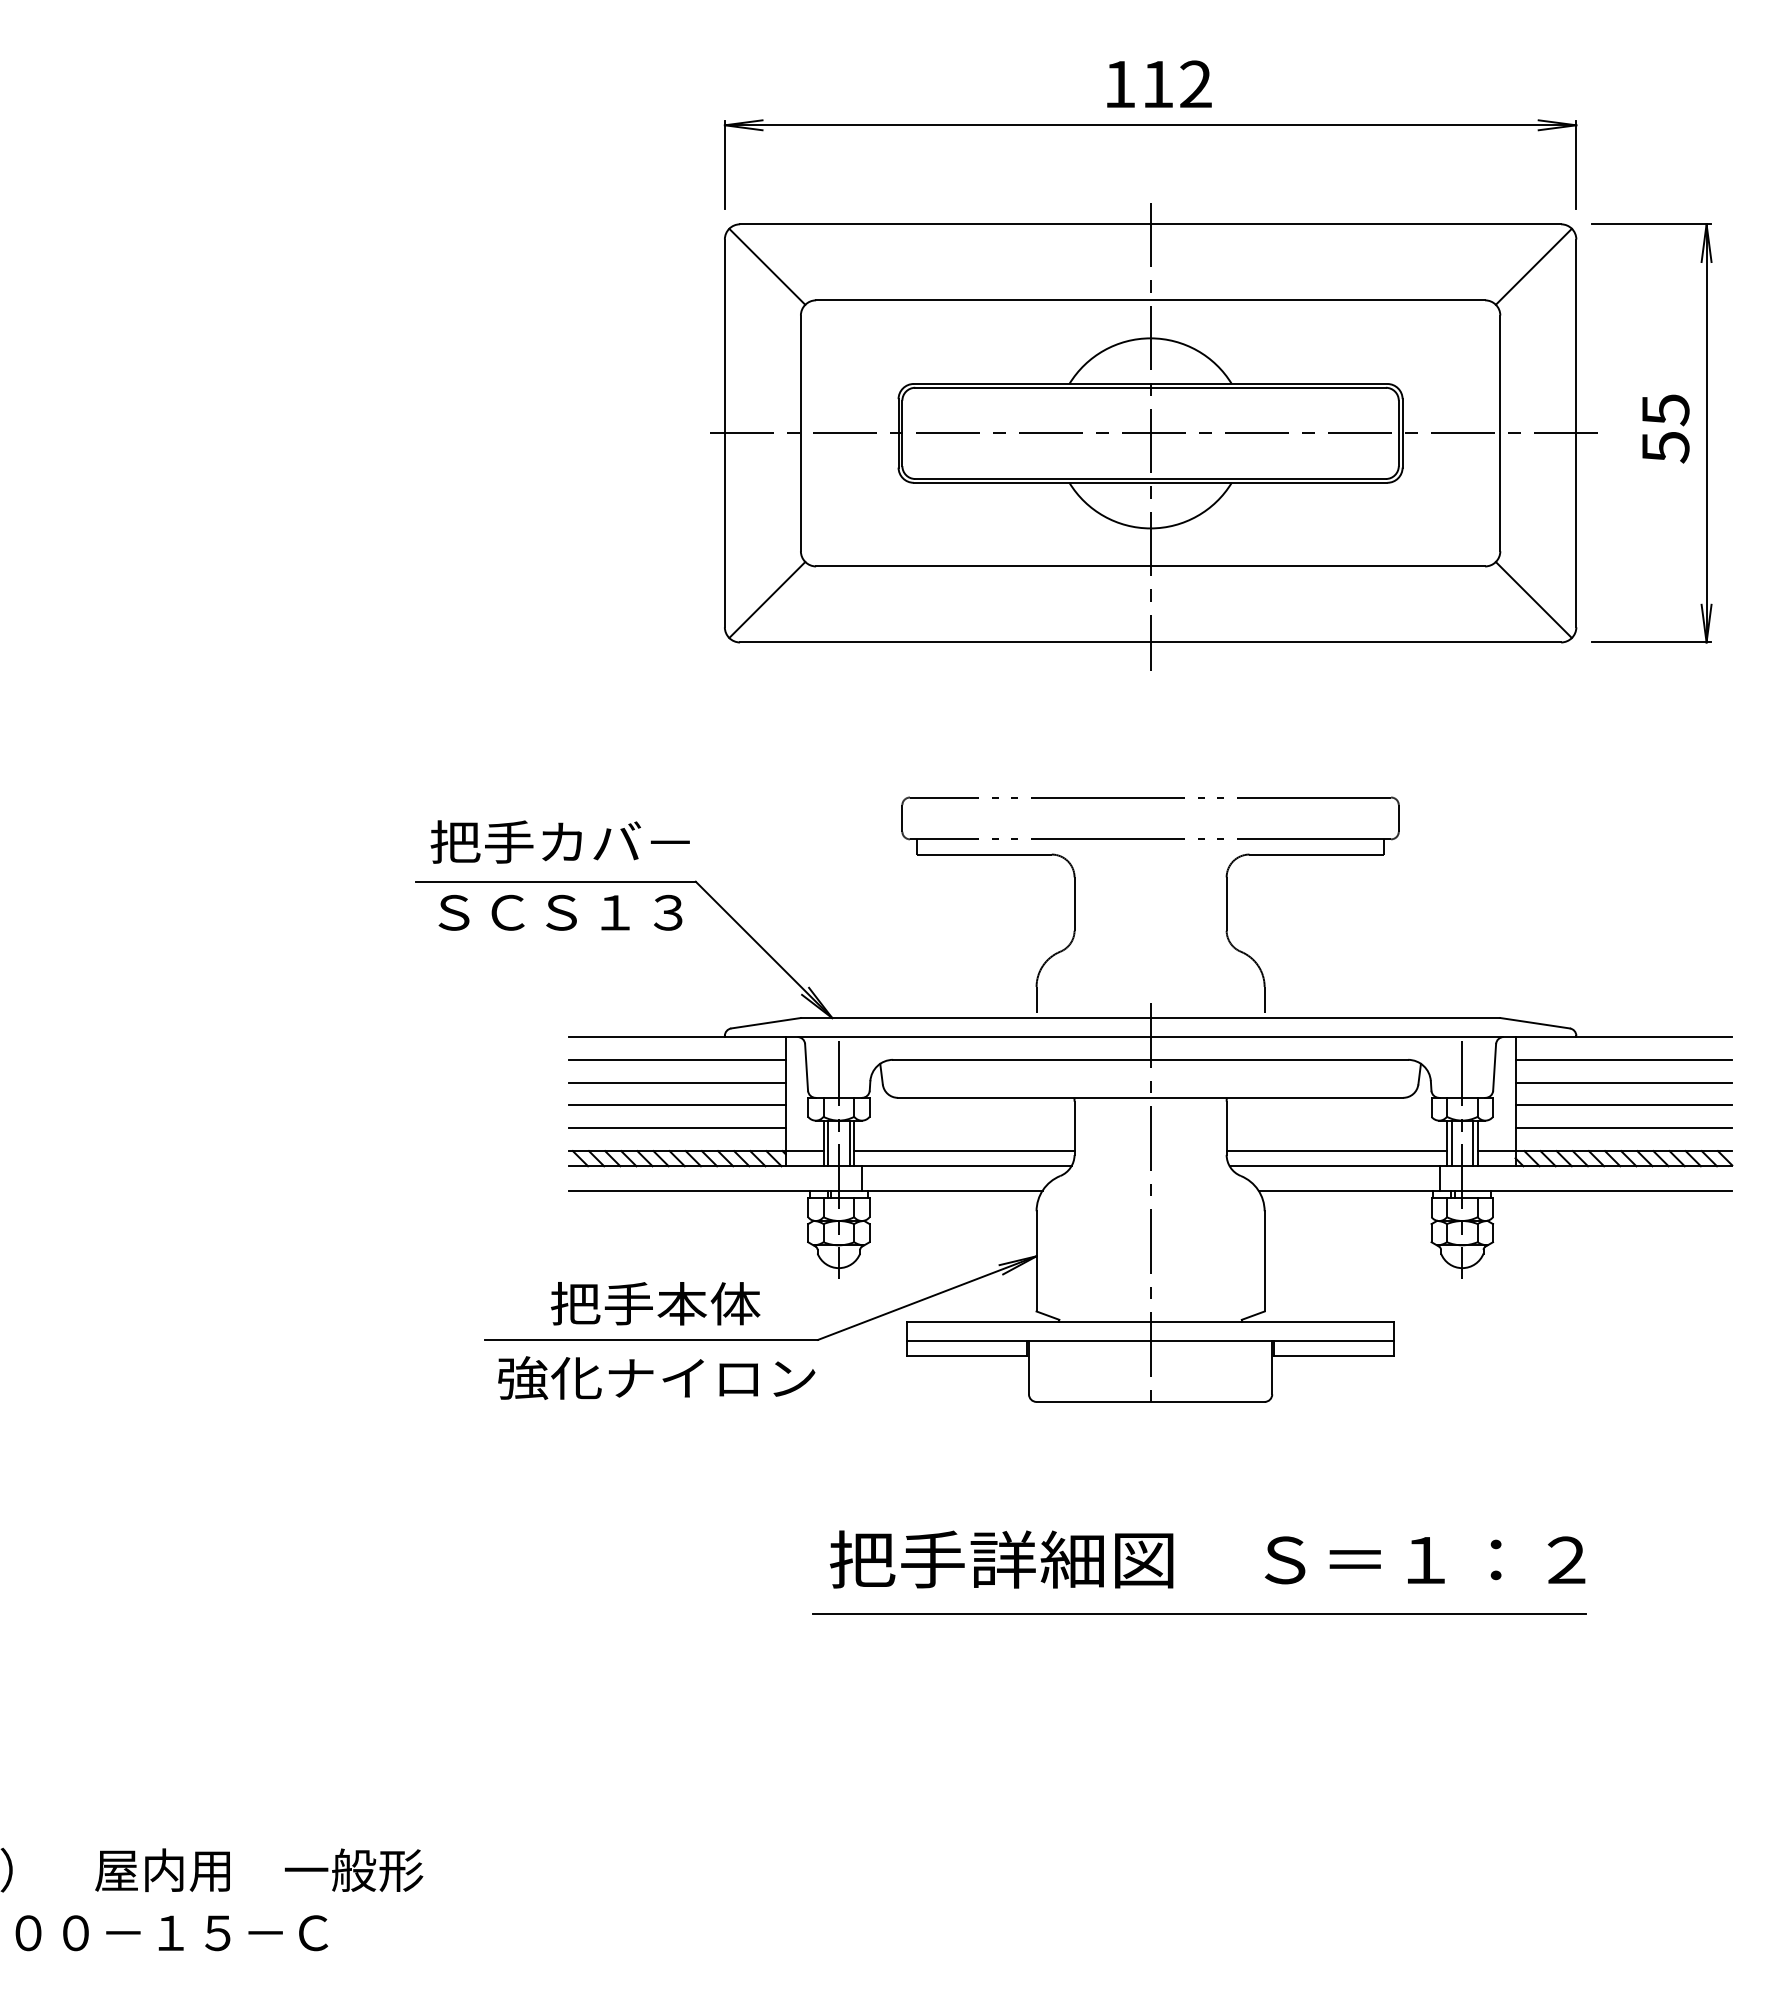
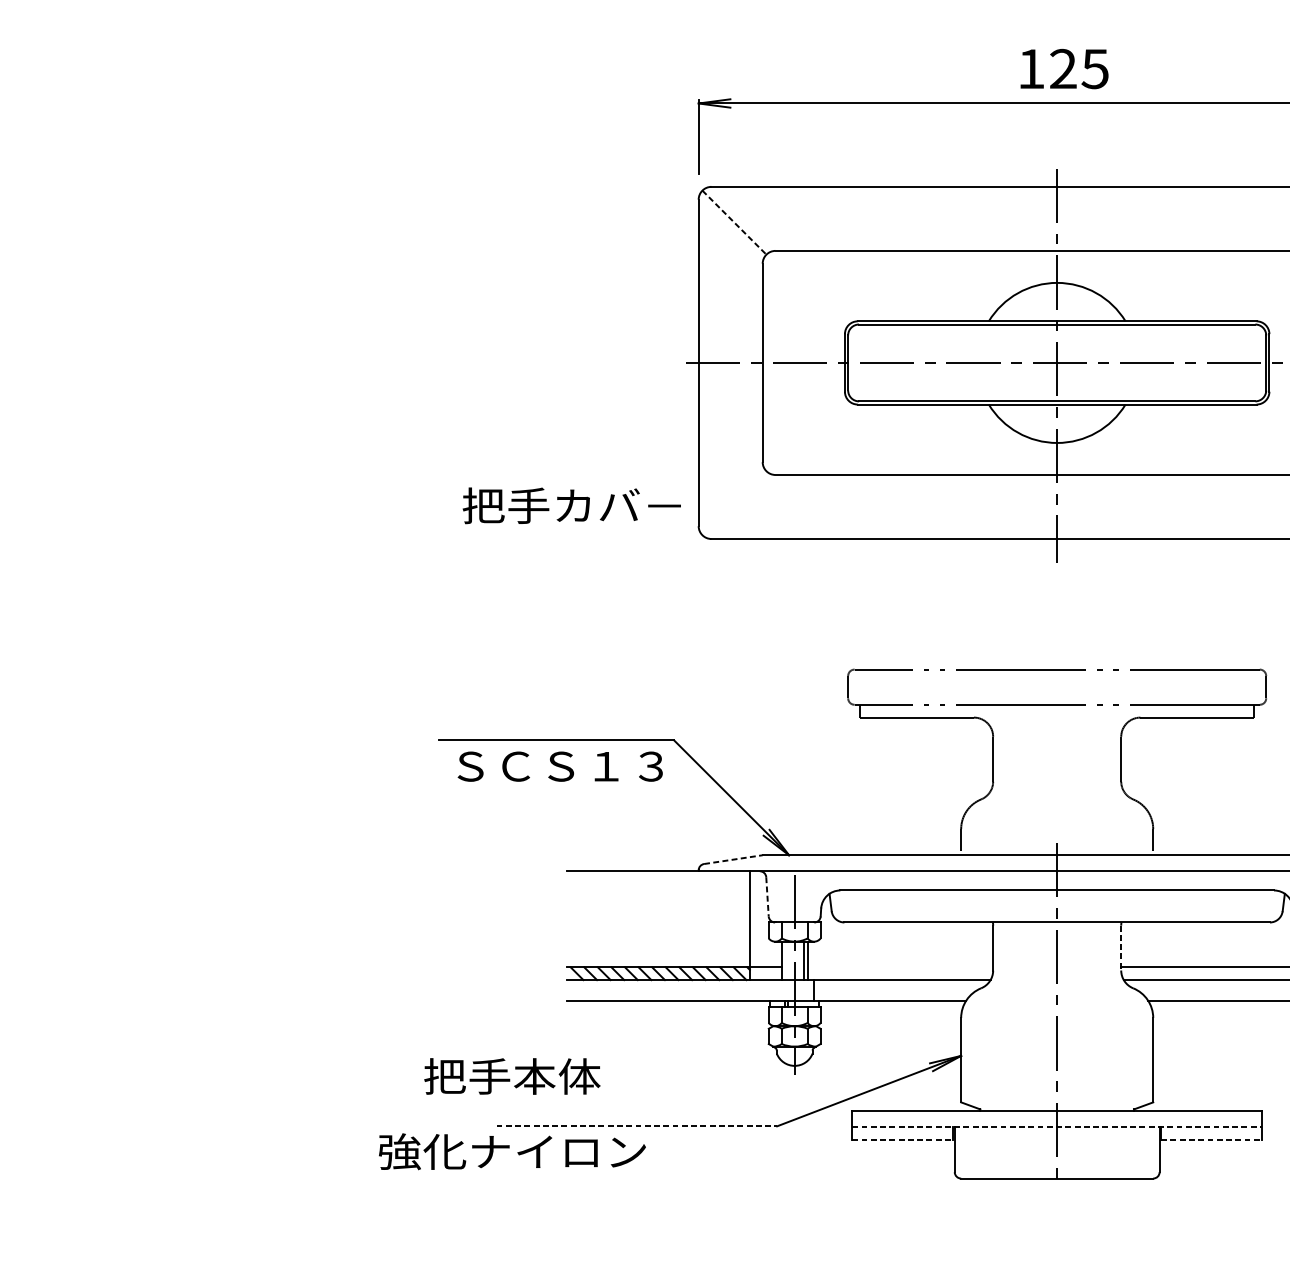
text: (1176, 84) -> (1079, 69), 112 -> 125
line: (767, 266) -> (734, 222), solid -> dashed
line: (767, 600) -> (734, 503), removed
text: (559, 841) -> (571, 505), moved
line: (766, 1023) -> (733, 859), solid -> dashed
line: (676, 1059) -> (657, 890), removed
line: (806, 1067) -> (767, 896), solid -> dashed
line: (676, 1082) -> (657, 909), removed
line: (676, 1105) -> (657, 928), removed
line: (676, 1128) -> (657, 948), removed
line: (1226, 1128) -> (1121, 948), solid -> dashed
line: (828, 1143) -> (785, 960), removed
line: (964, 1151) -> (900, 967), removed
text: (655, 1303) -> (512, 1076), moved
line: (651, 1339) -> (636, 1125), solid -> dashed
line: (1151, 1341) -> (1057, 1127), solid -> dashed
line: (967, 1356) -> (903, 1140), solid -> dashed
line: (1334, 1356) -> (1212, 1140), solid -> dashed
text: (656, 1377) -> (512, 1151), moved

